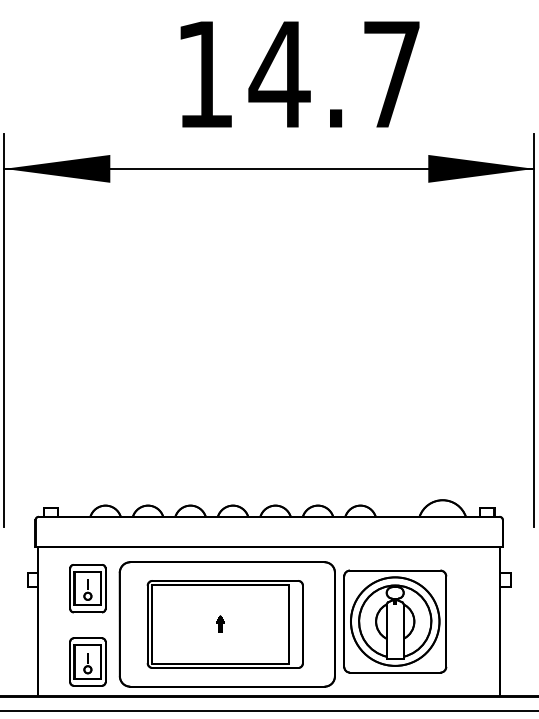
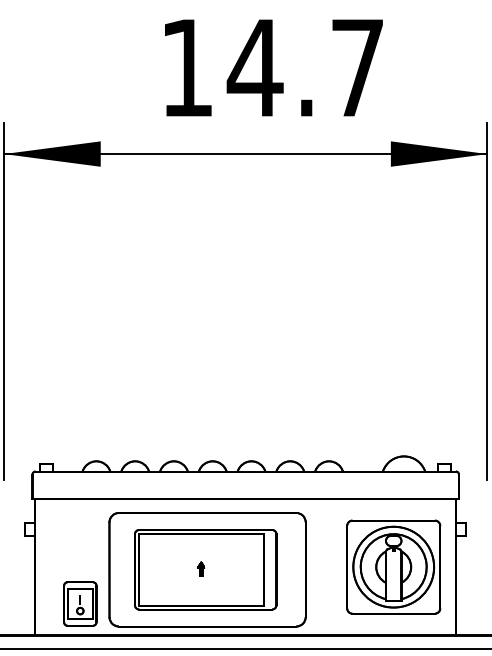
part: (88, 588) -> (80, 536), removed
part: (394, 620) -> (393, 566), moved

